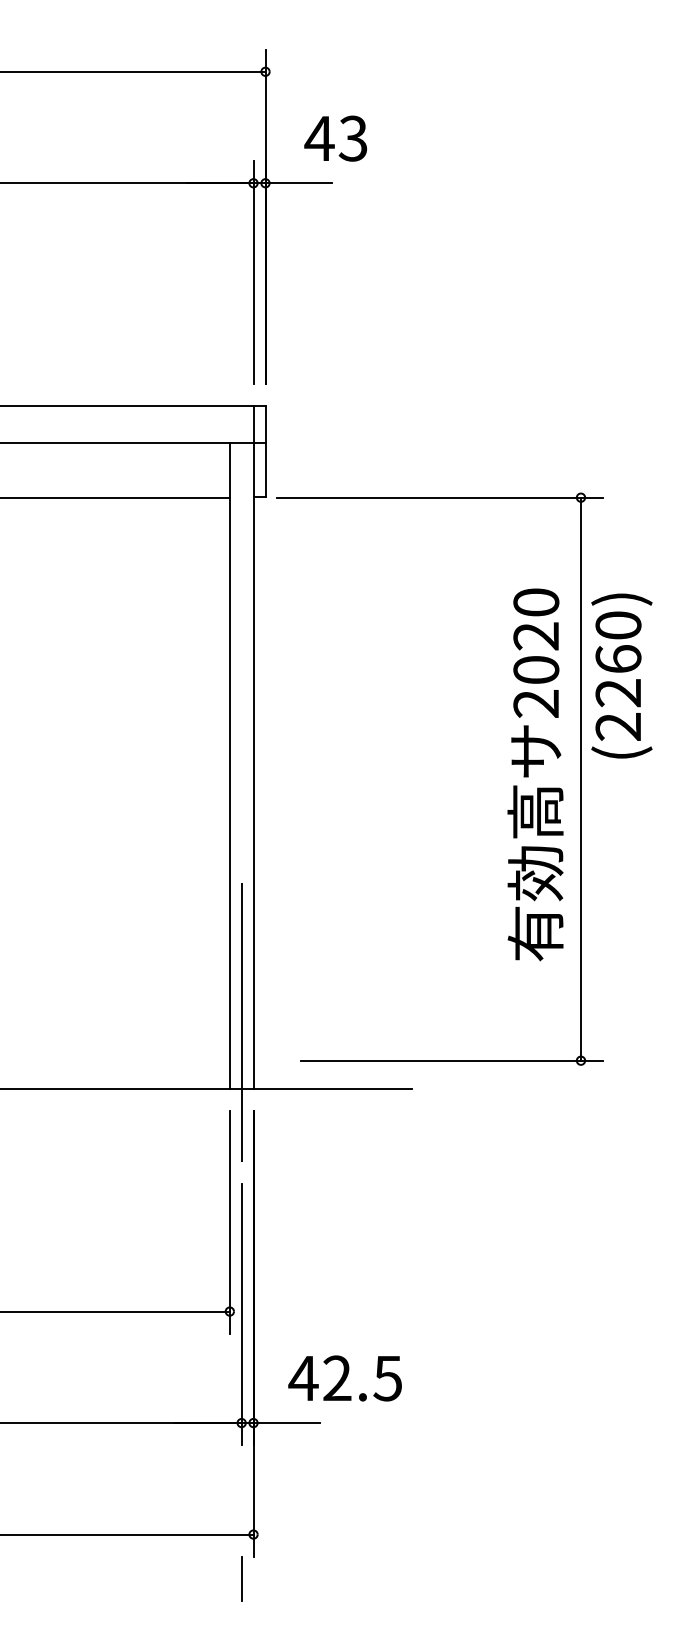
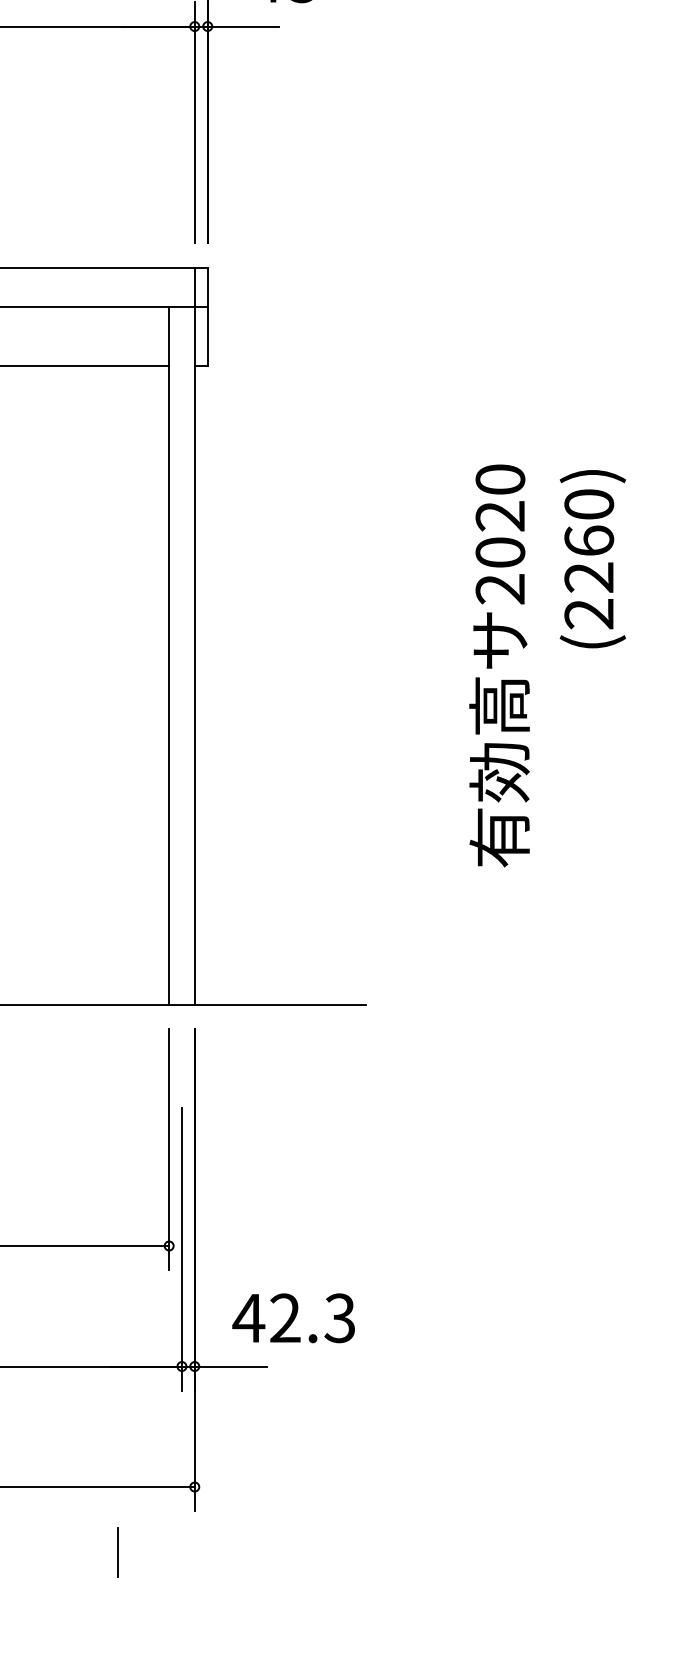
part: (580, 778) -> (548, 669), removed
line: (241, 1016) -> (181, 927), removed
text: (387, 1377) -> (339, 1317), 42.5 -> 42.3
line: (241, 1578) -> (118, 1551), moved

